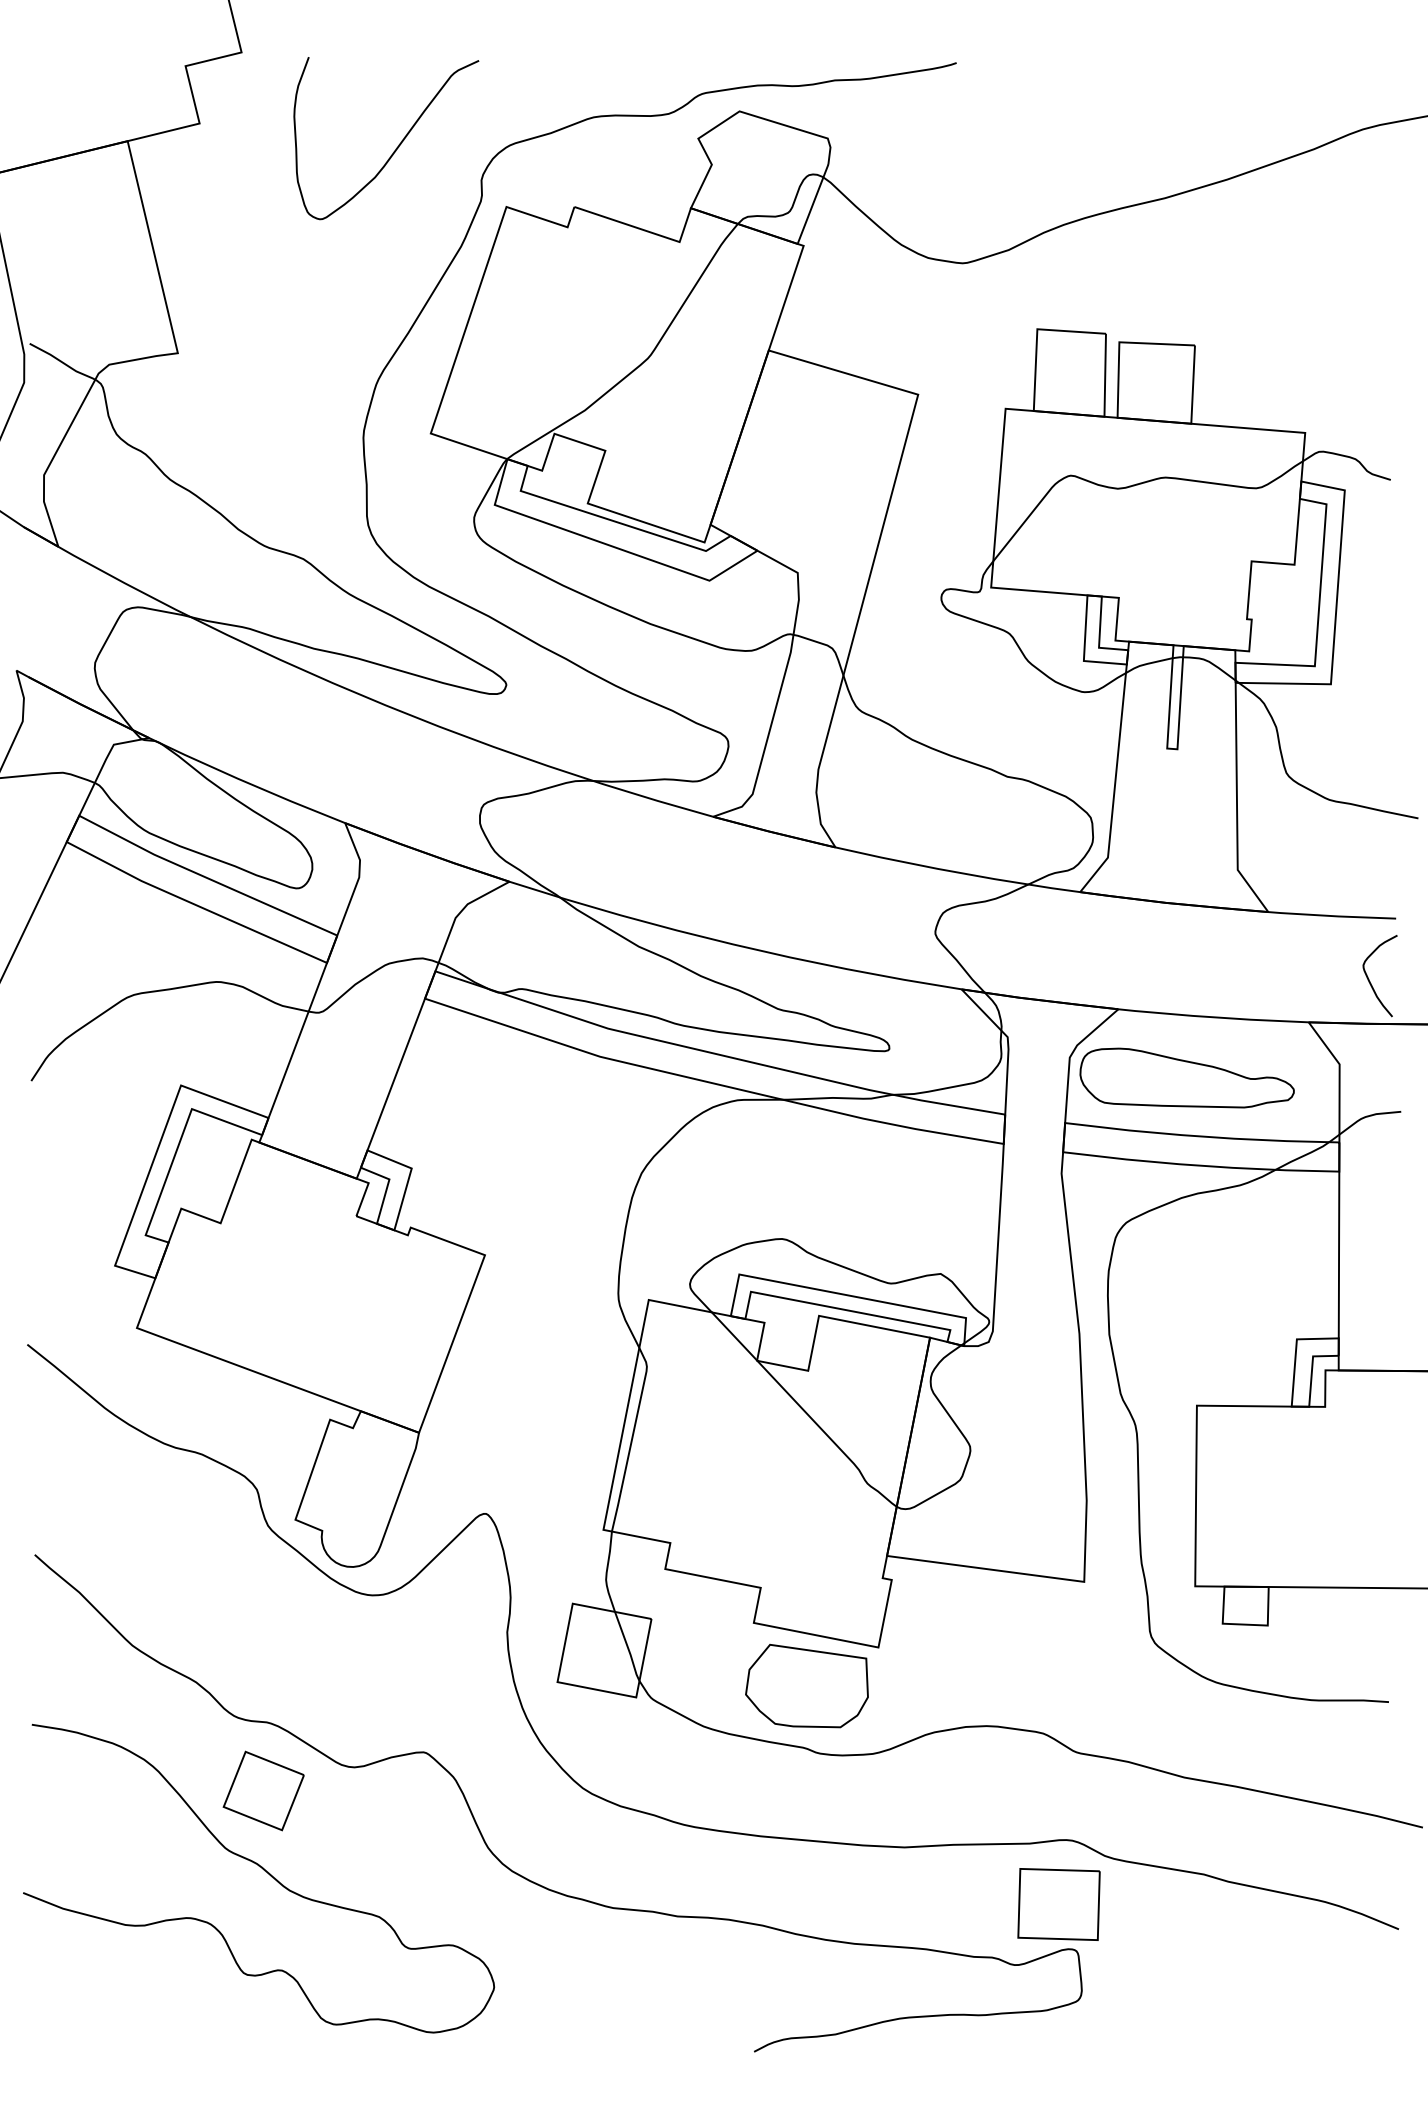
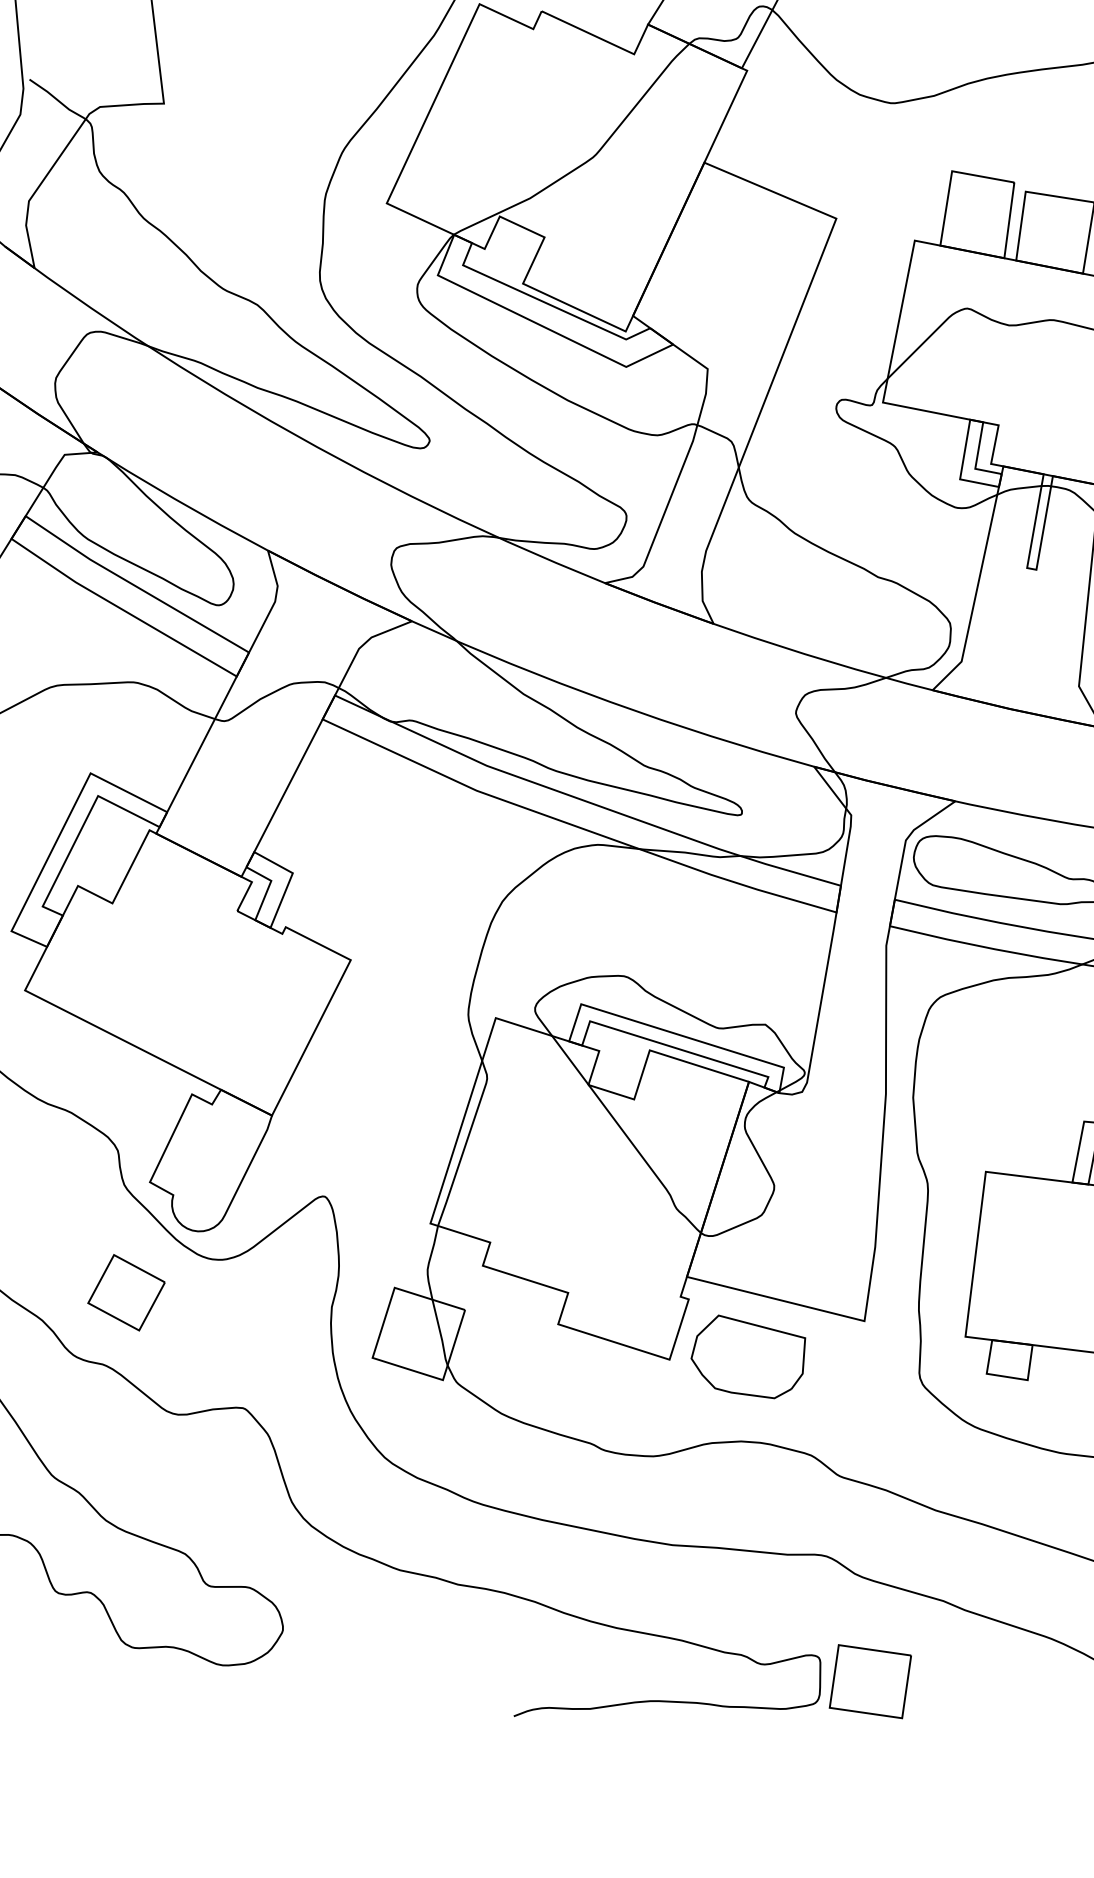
part: (806, 1686) -> (747, 1357), moved
part: (263, 1790) -> (126, 1292), moved
part: (1058, 1904) -> (869, 1681), moved

